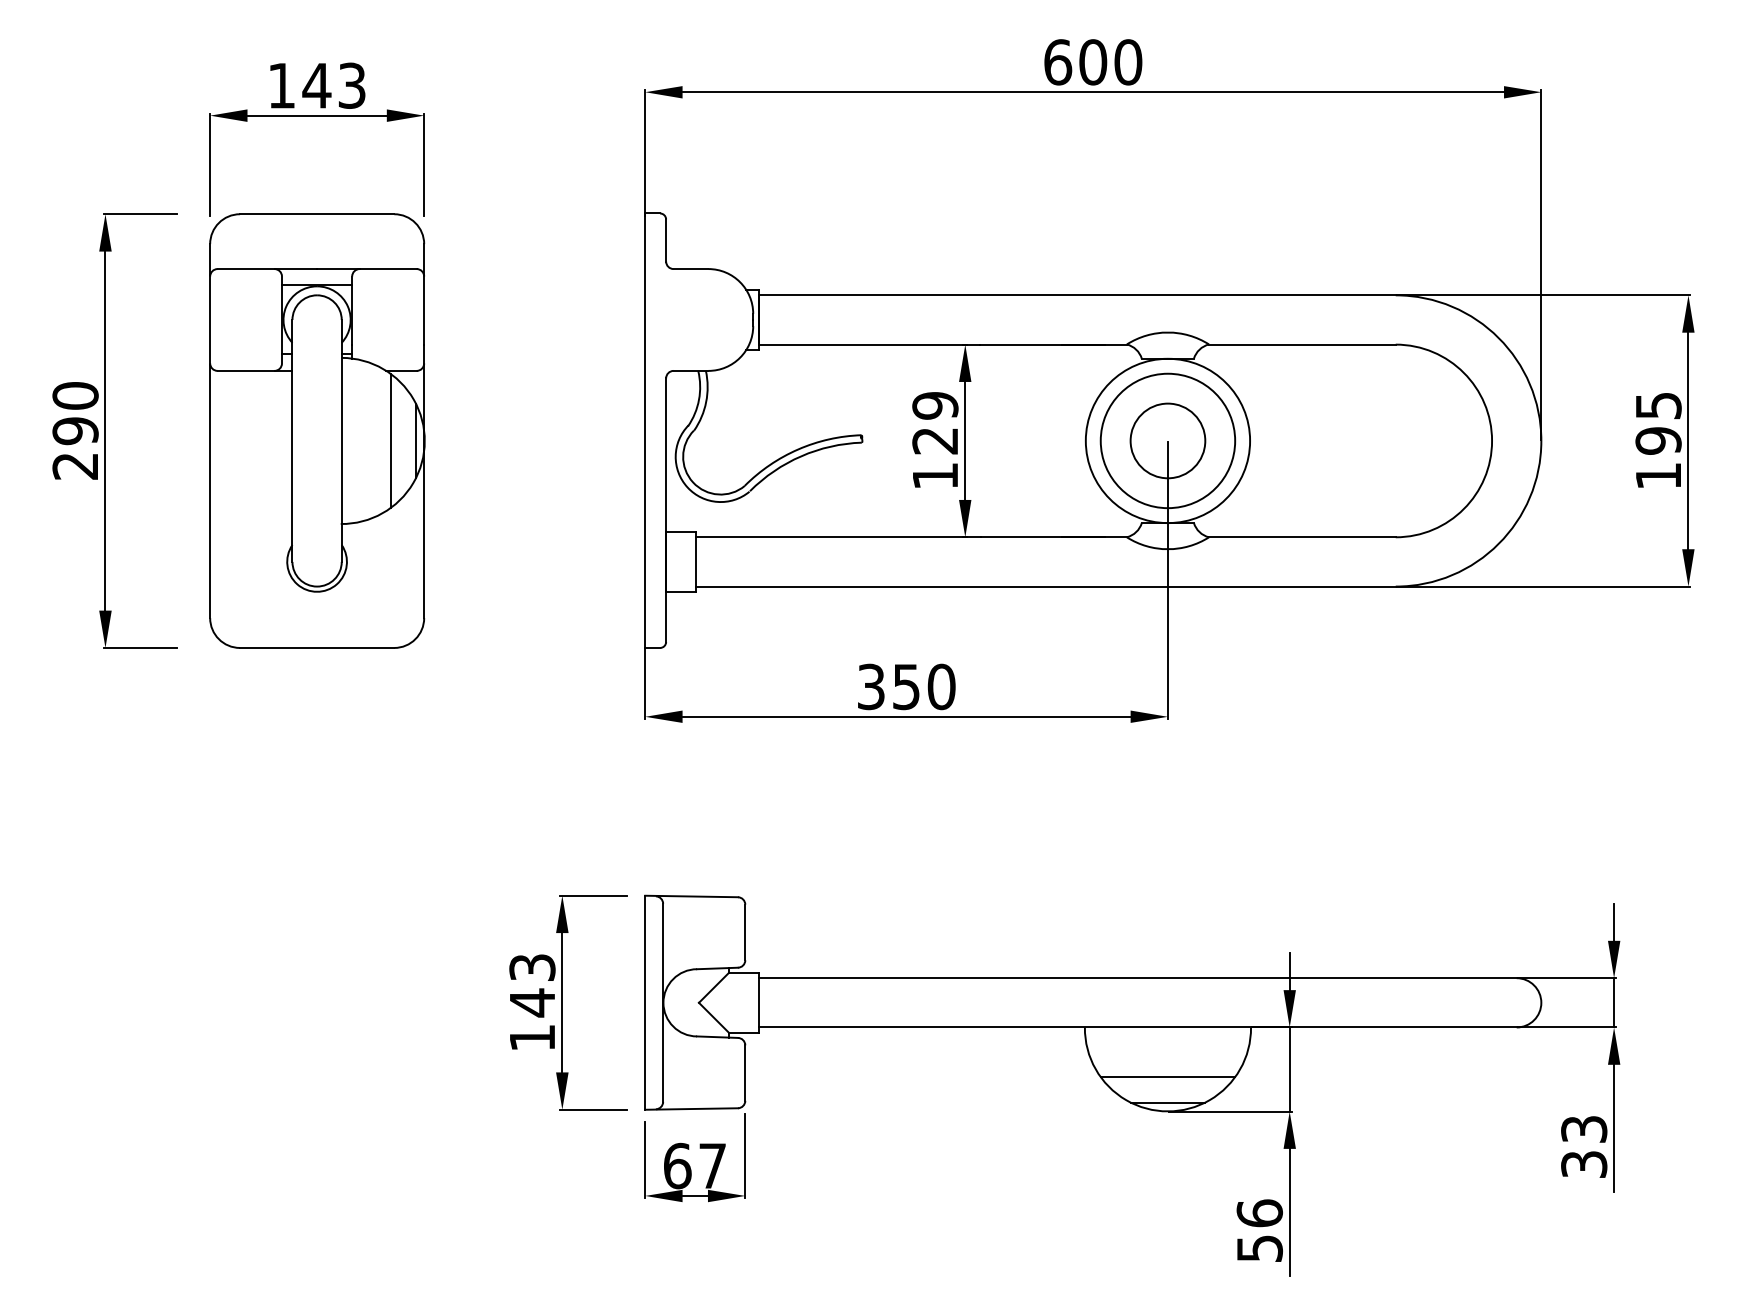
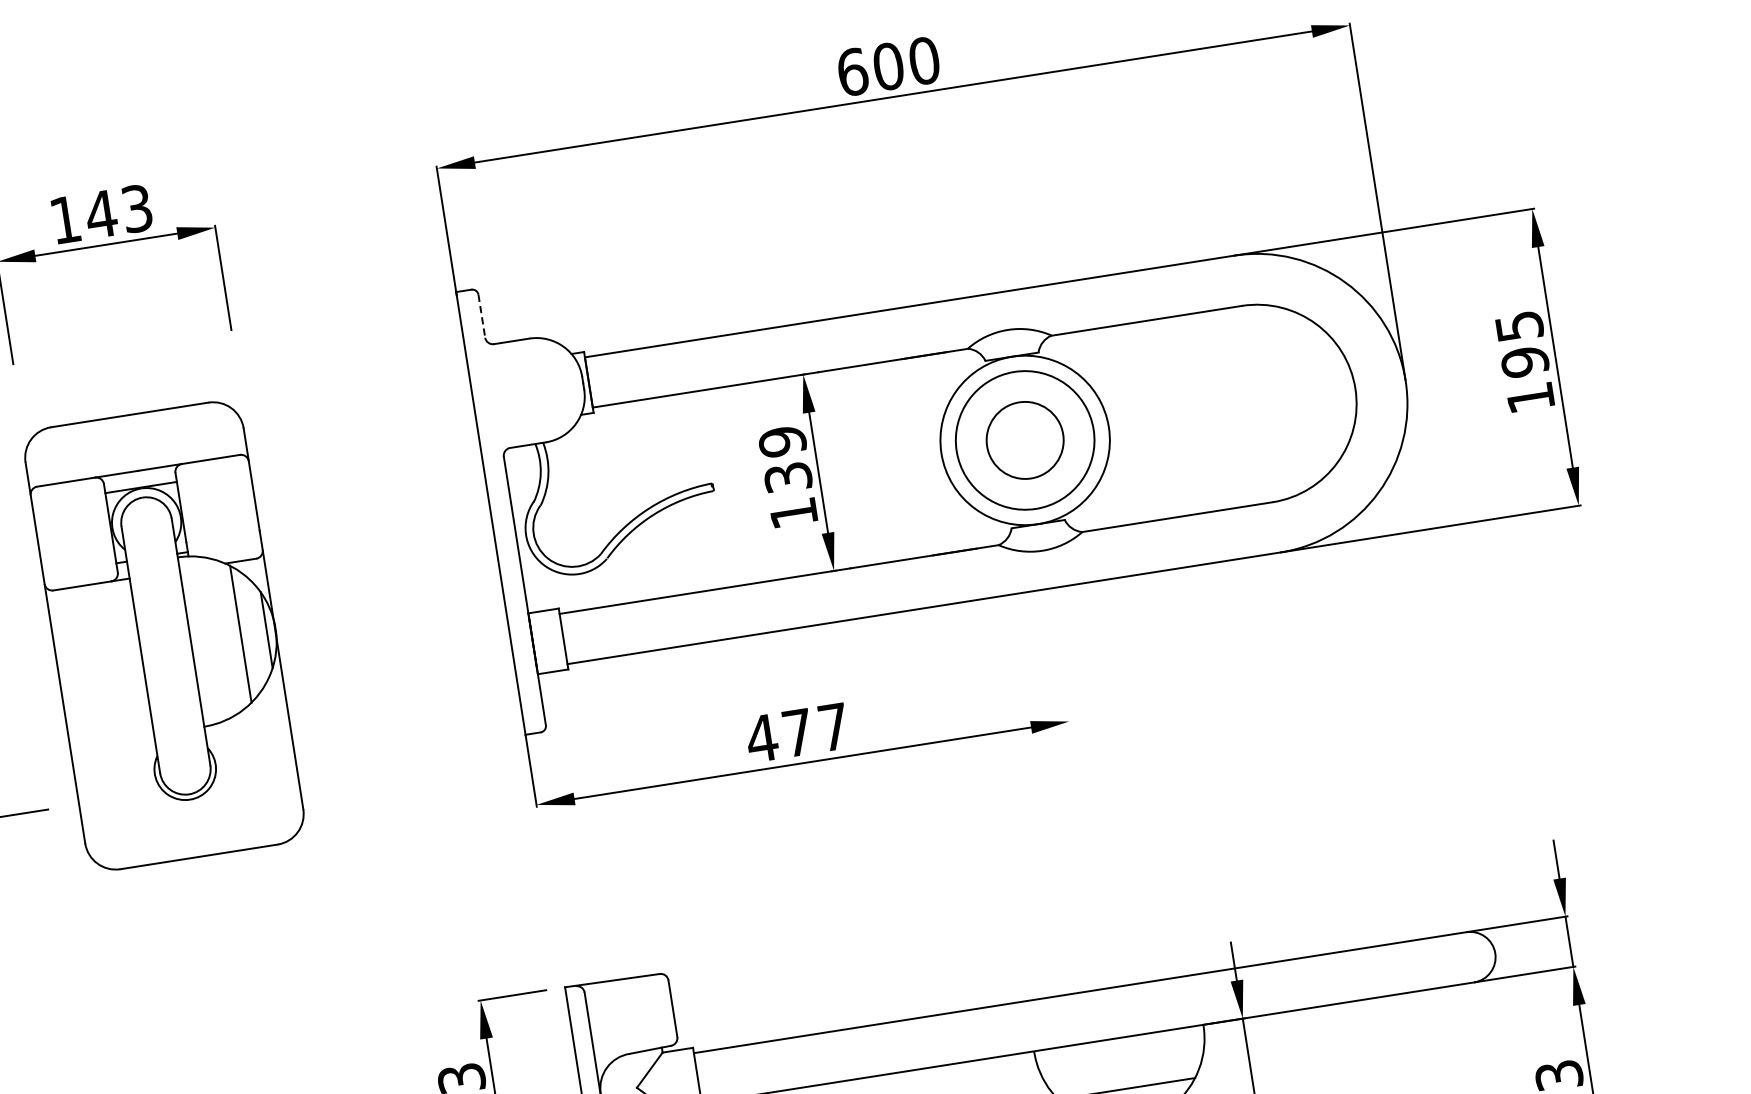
line: (666, 241) -> (482, 317), solid -> dashed
part: (317, 430) -> (164, 635), moved
text: (935, 440) -> (788, 477), 129 -> 139
line: (1167, 579) -> (1046, 581), removed
text: (905, 686) -> (796, 732), 350 -> 477

